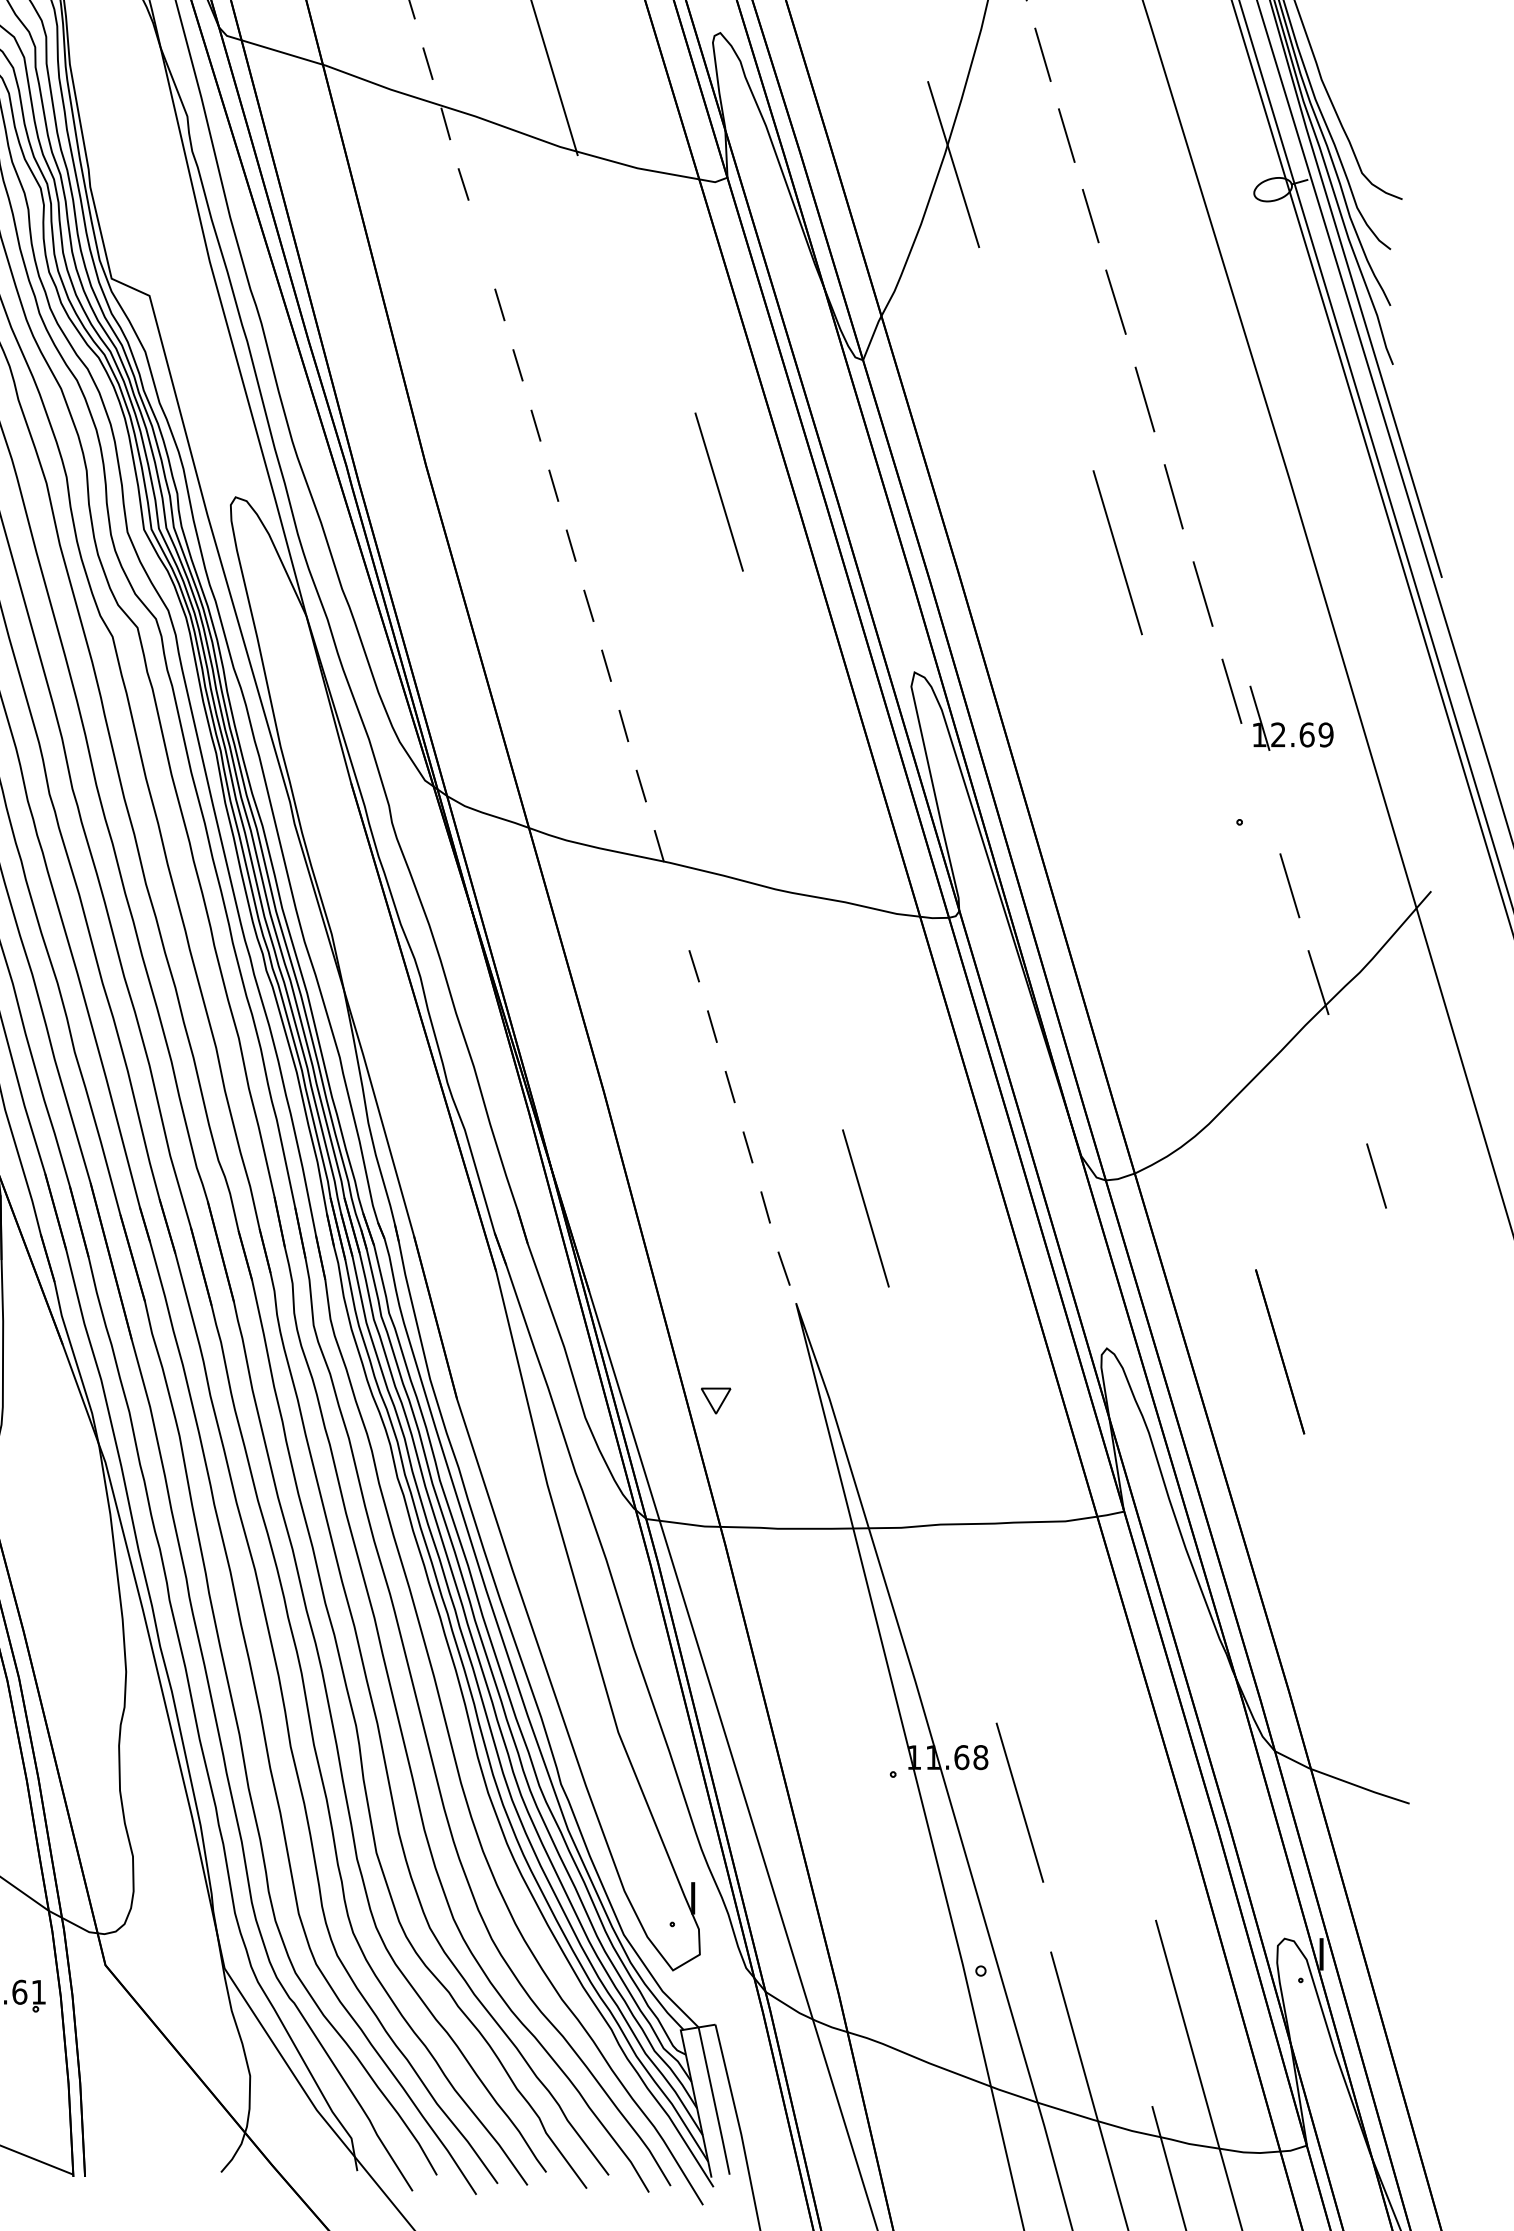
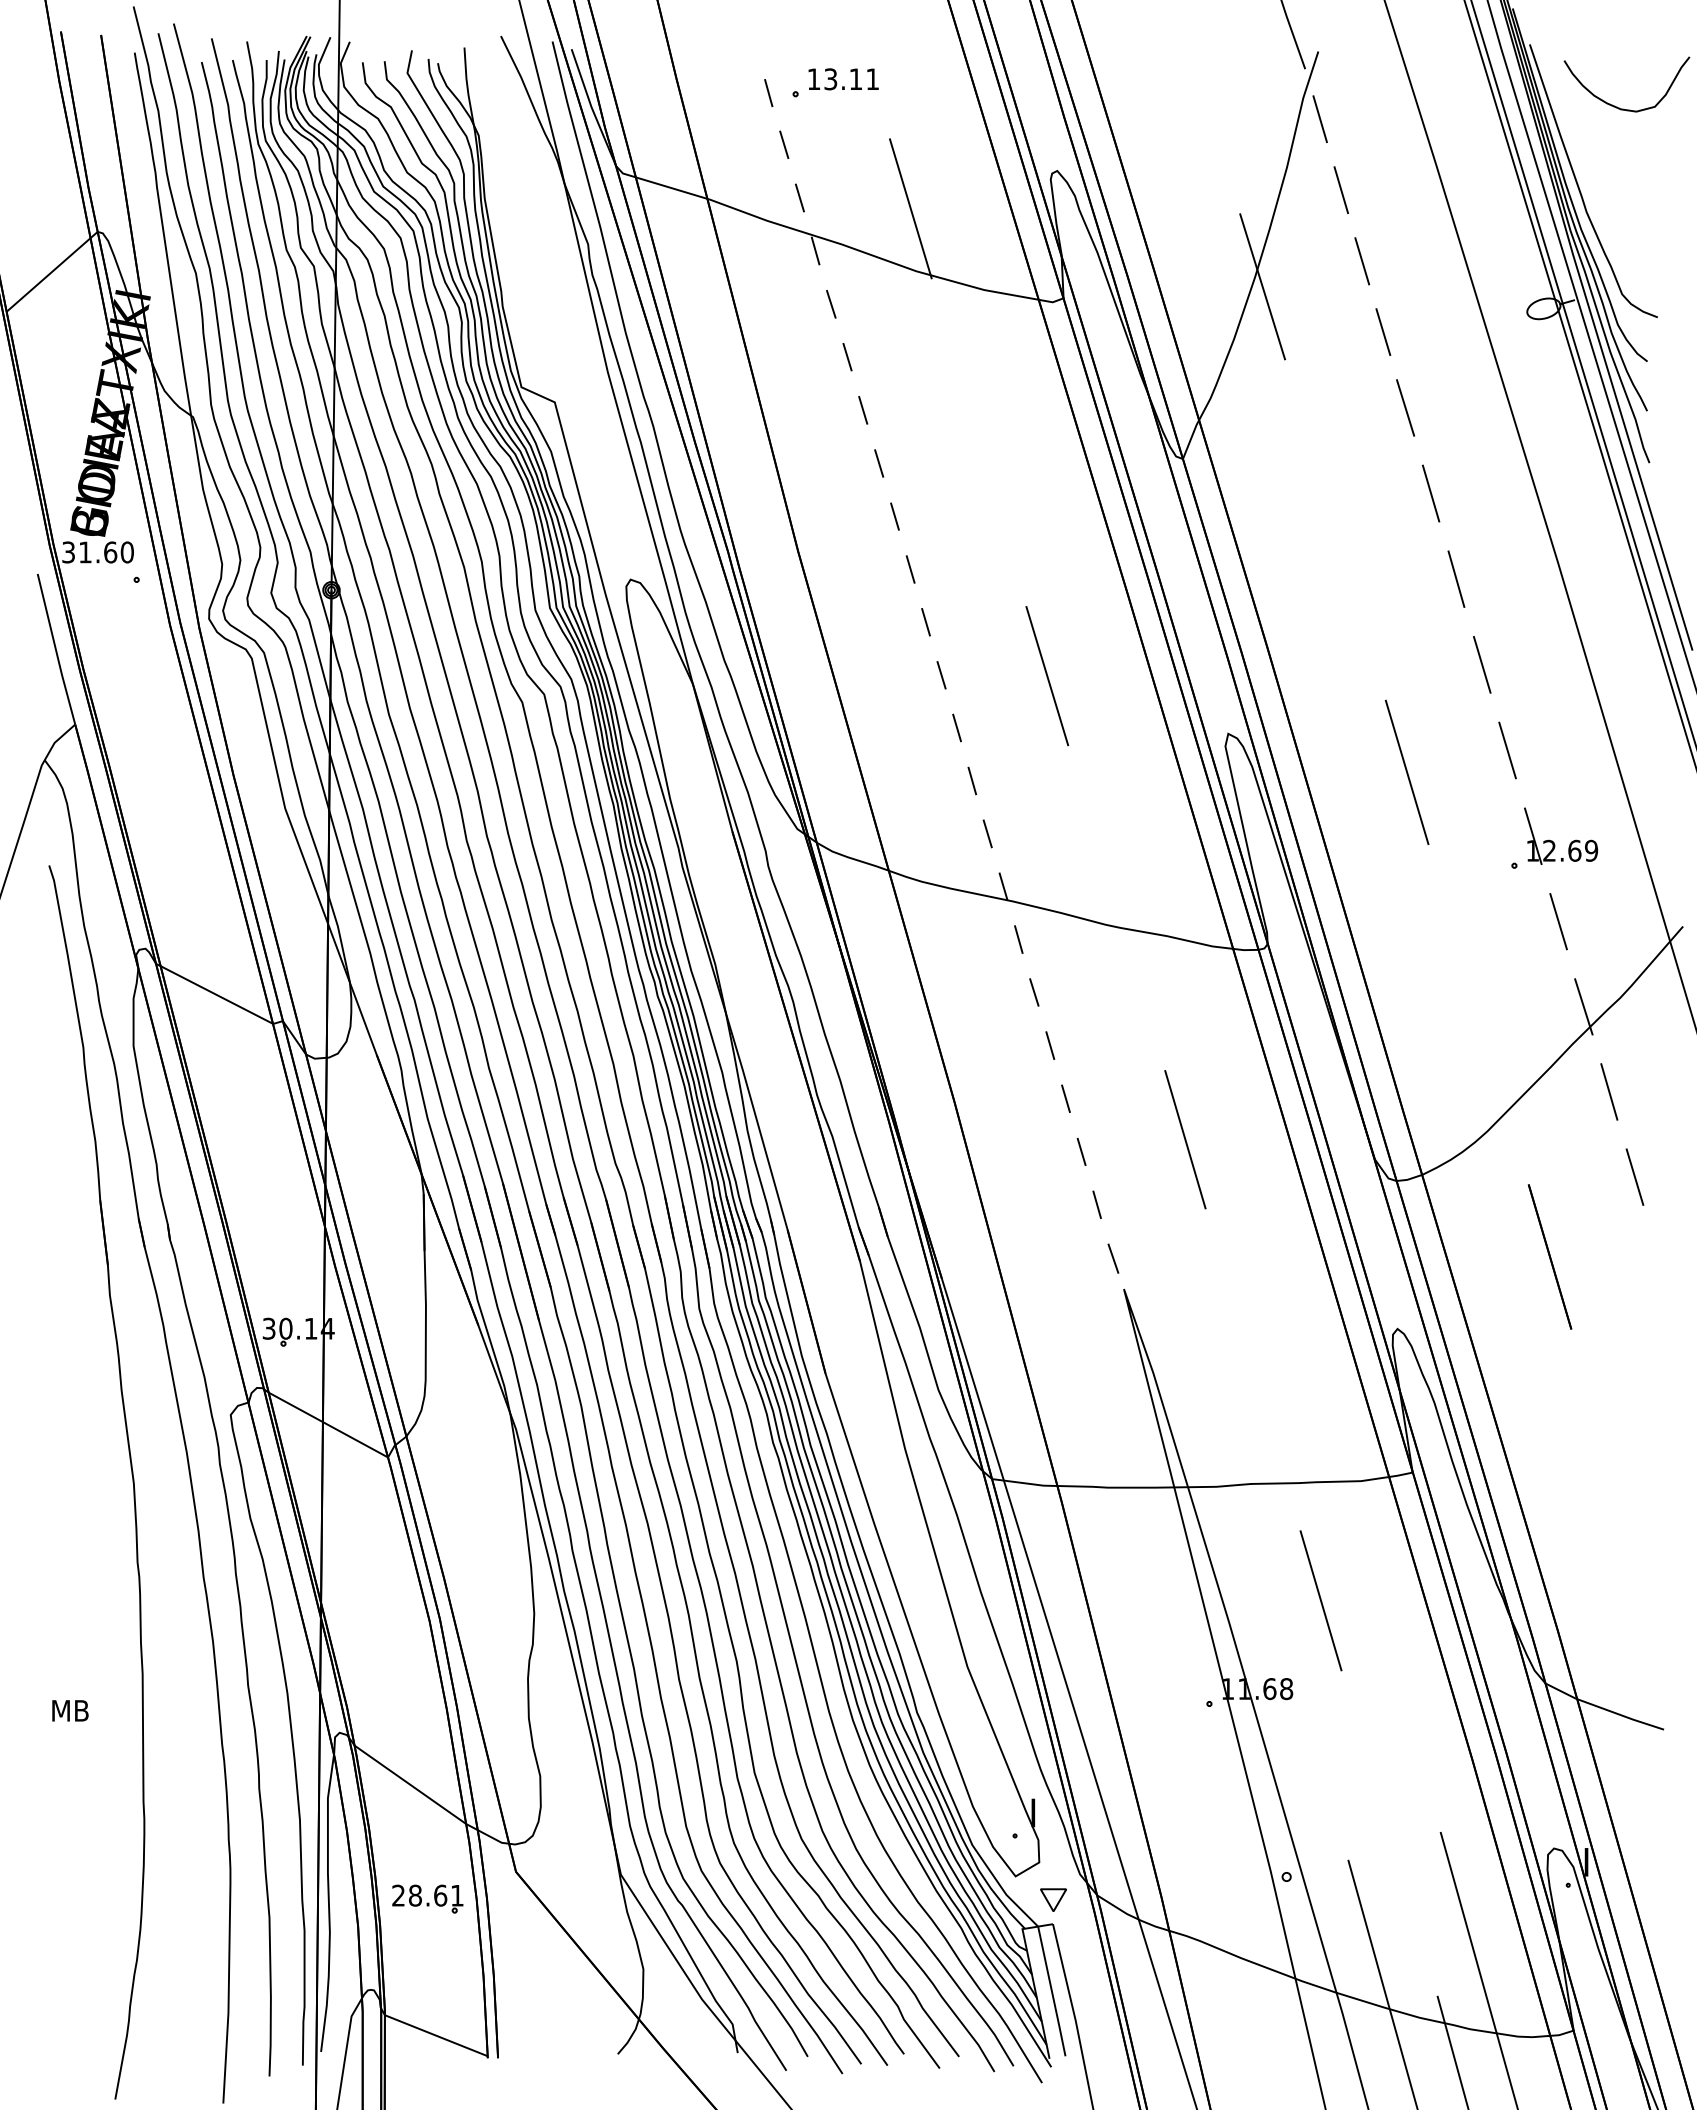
line: (482, 244) -> (847, 357), added
line: (719, 492) -> (1047, 676), moved
line: (1117, 551) -> (1406, 771), moved
part: (1284, 725) -> (1554, 842), moved
line: (676, 906) -> (1018, 939), added
line: (1347, 1078) -> (1609, 1091), added
line: (865, 1208) -> (1185, 1139), moved
line: (1279, 1351) -> (1549, 1256), moved
part: (716, 1400) -> (1053, 1899), moved
line: (1019, 1802) -> (1320, 1600), moved

